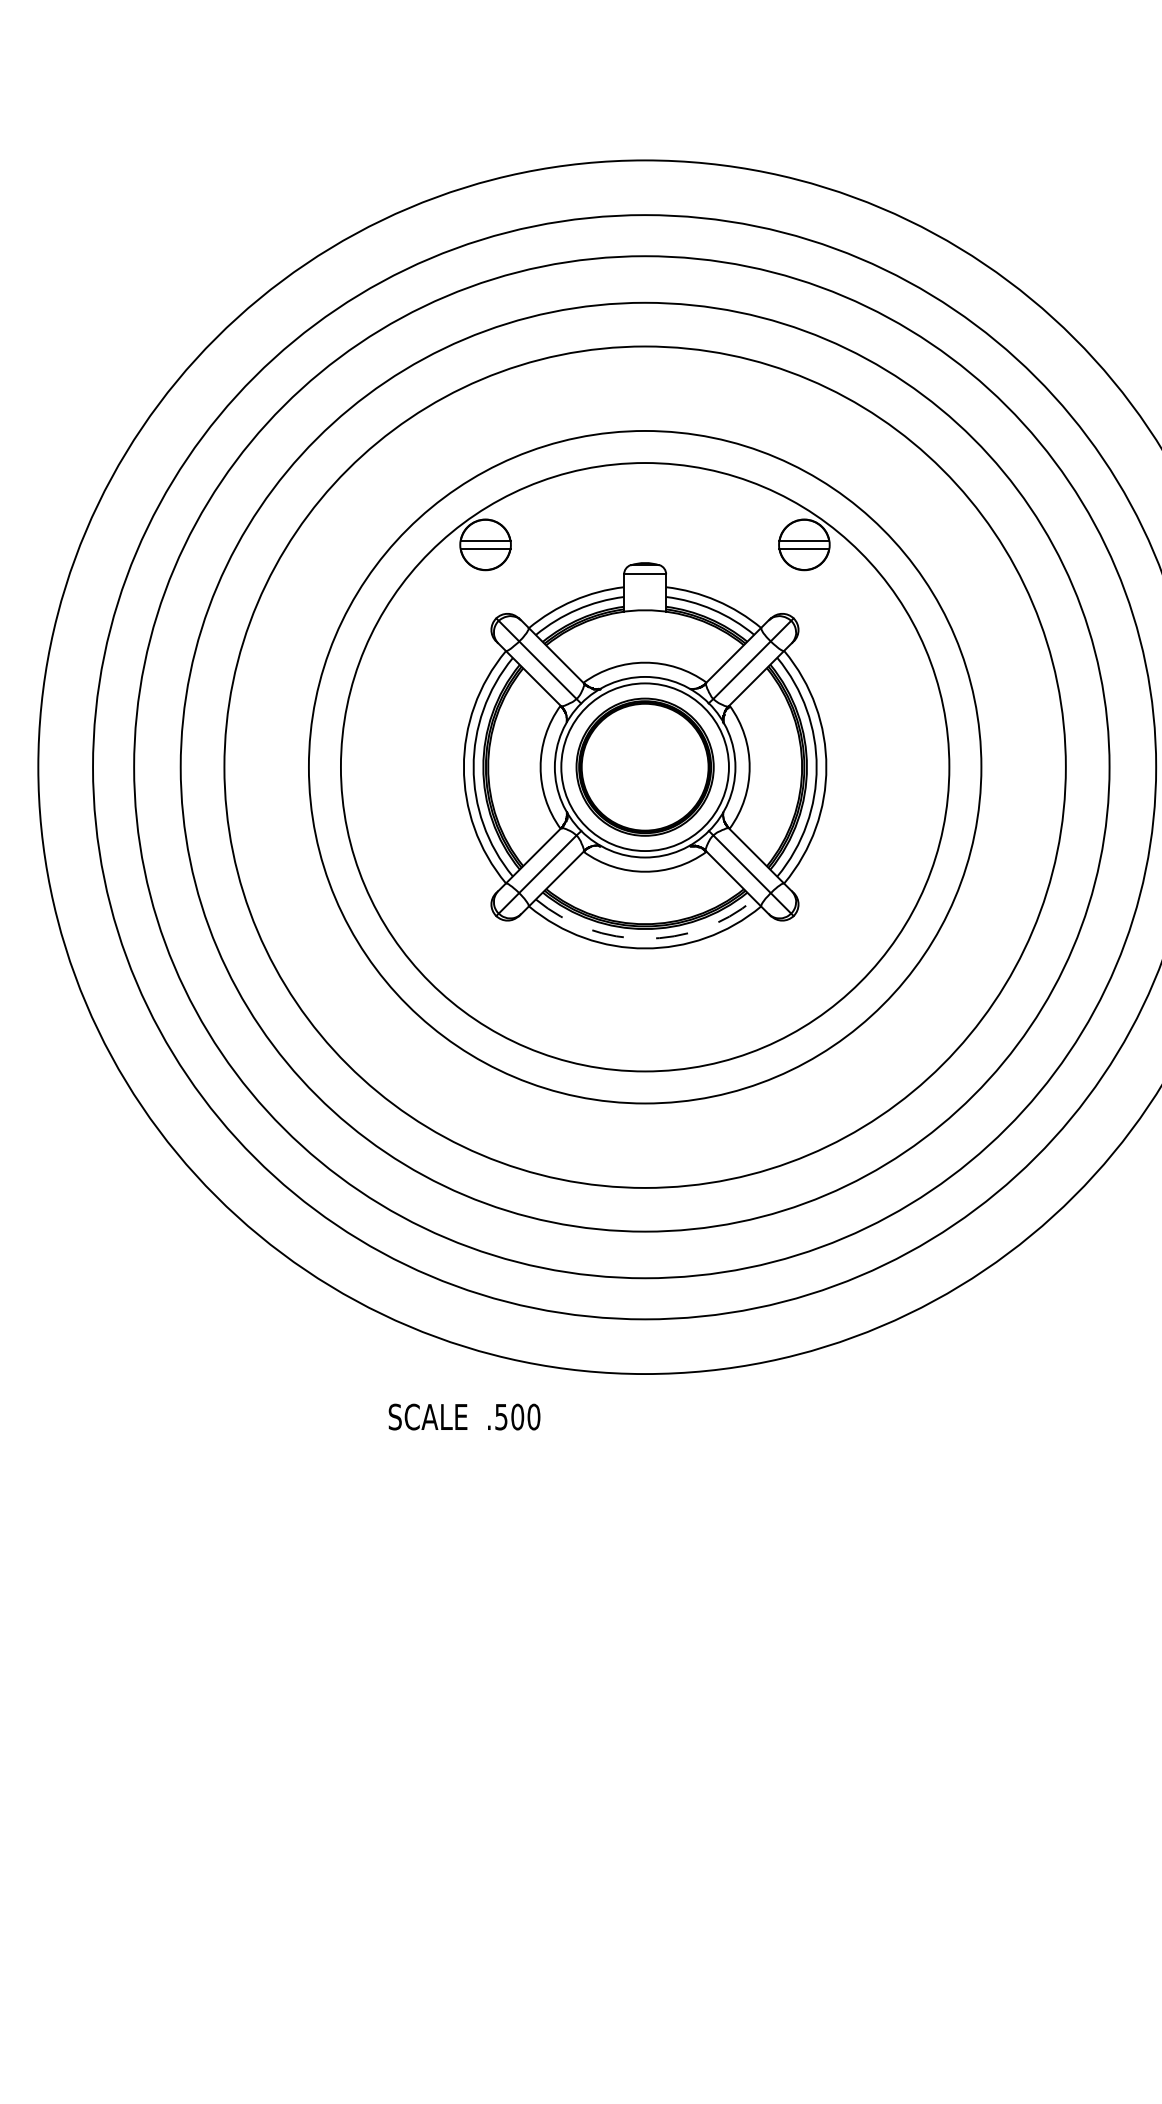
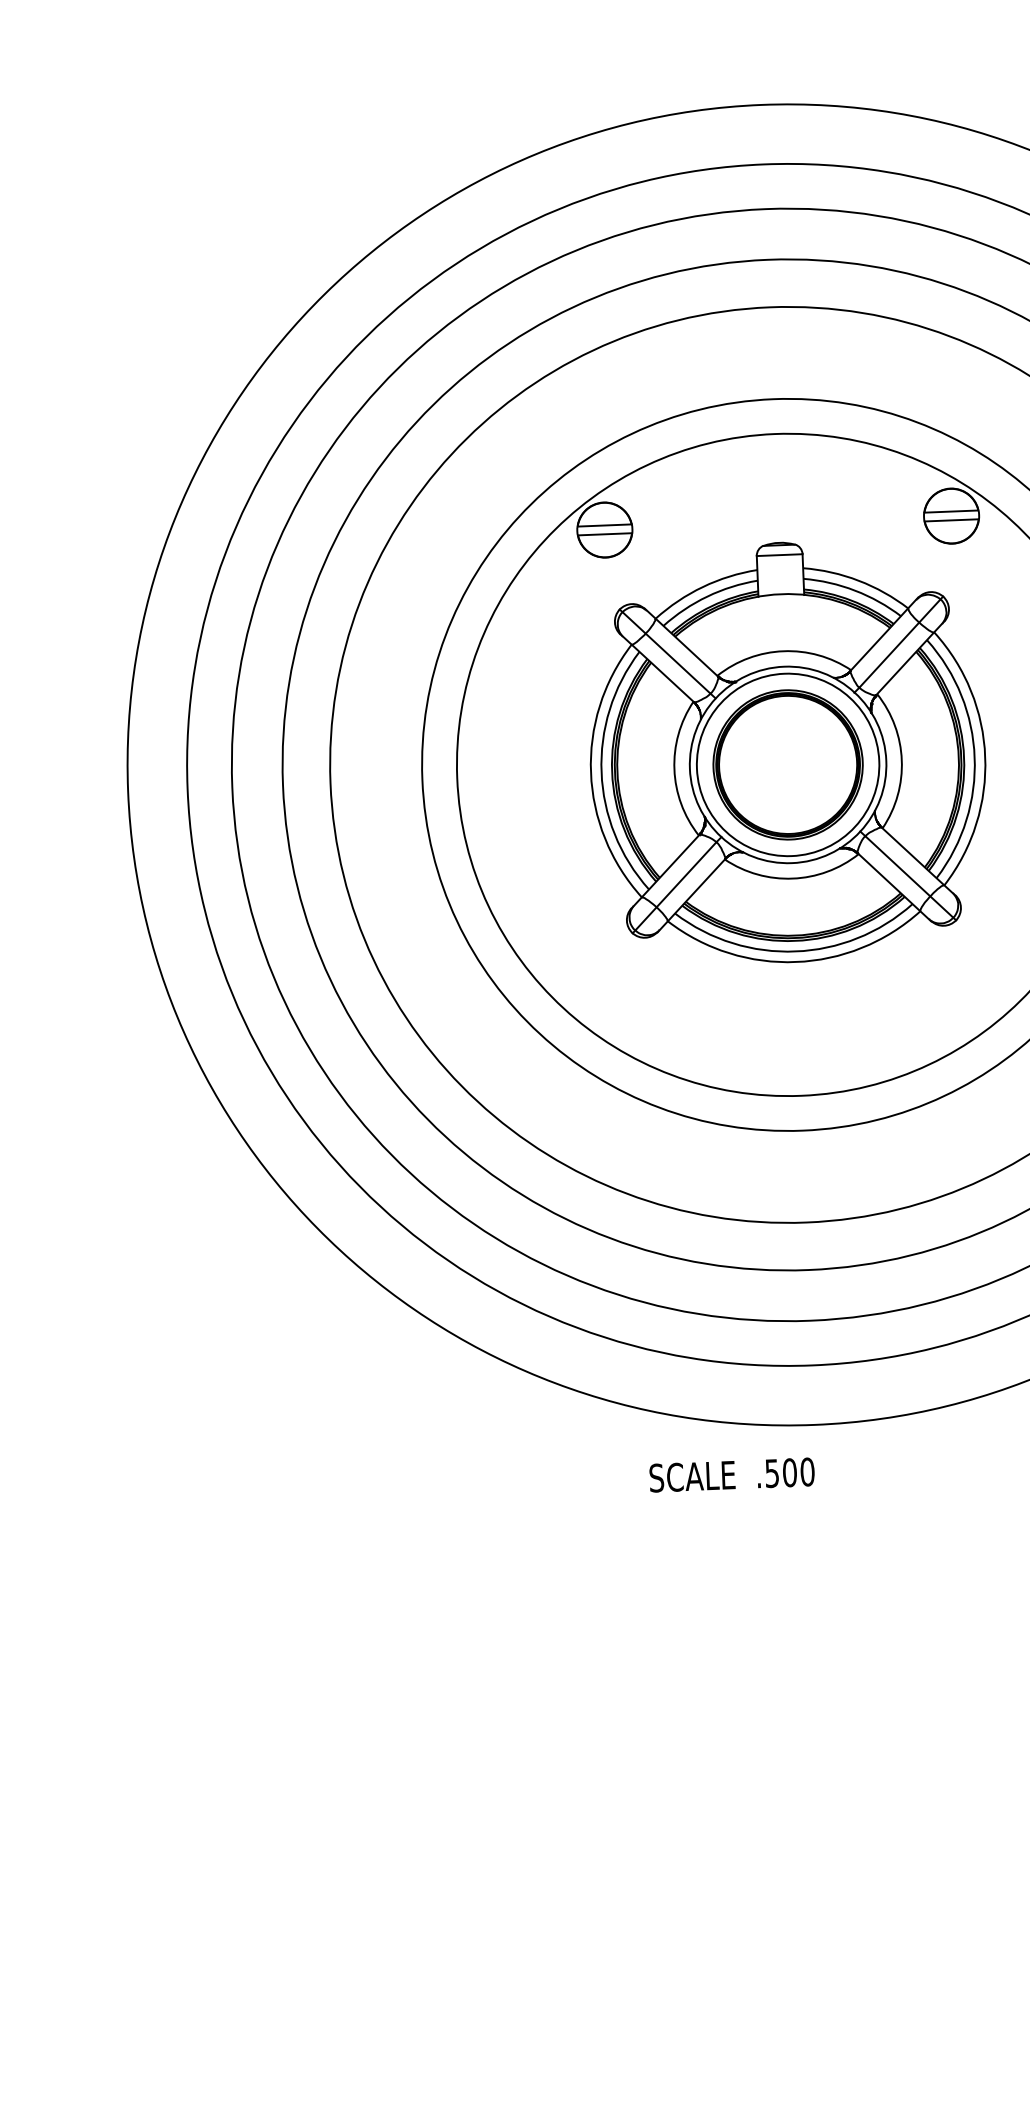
arc: (645, 938) -> (795, 951), dashed -> solid
text: (464, 1416) -> (732, 1474), moved

